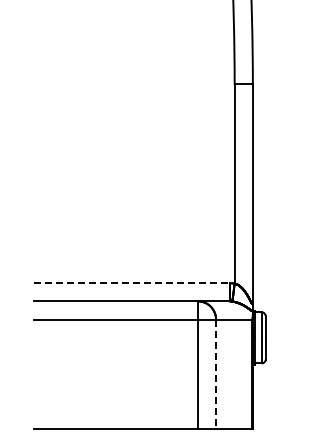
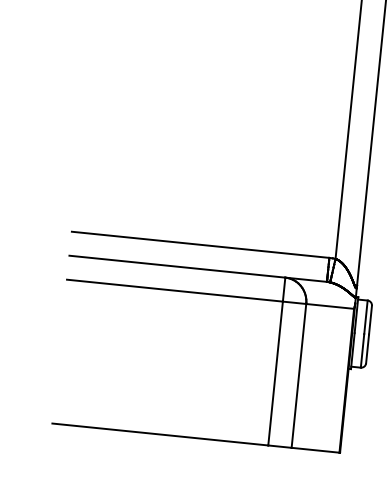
line: (132, 283) -> (201, 245), dashed -> solid
line: (216, 374) -> (299, 376), dashed -> solid

